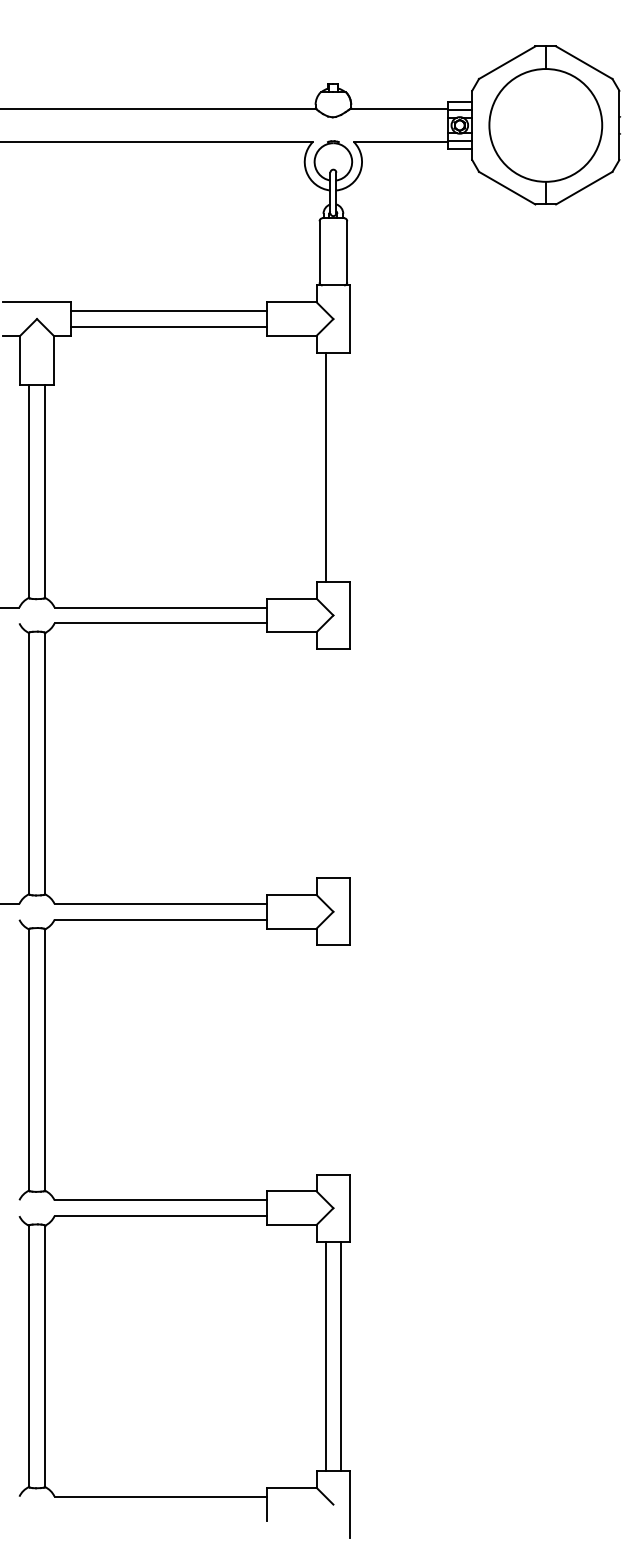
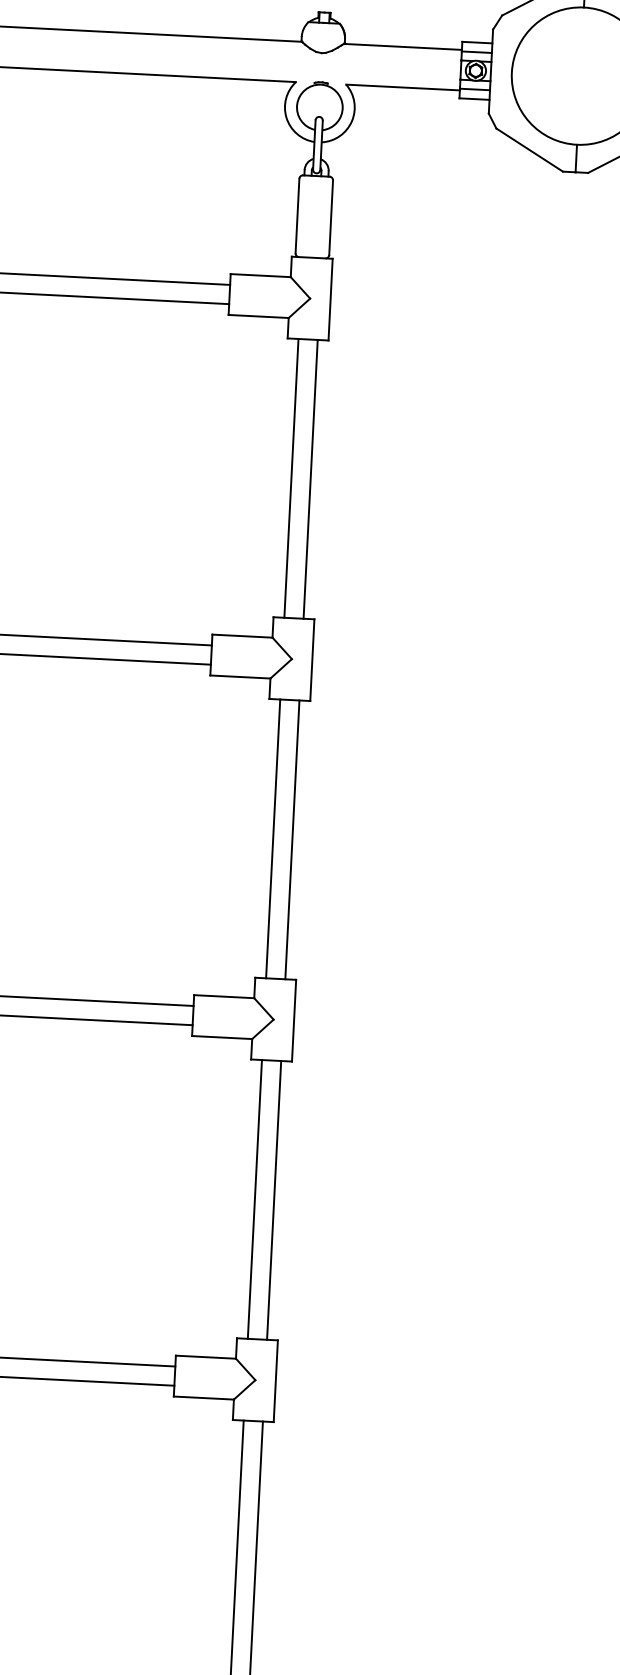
line: (341, 466) -> (310, 478), added
line: (325, 763) -> (273, 838), added
line: (341, 763) -> (292, 839), added
line: (325, 1059) -> (254, 1198), added
line: (341, 1059) -> (274, 1199), added

